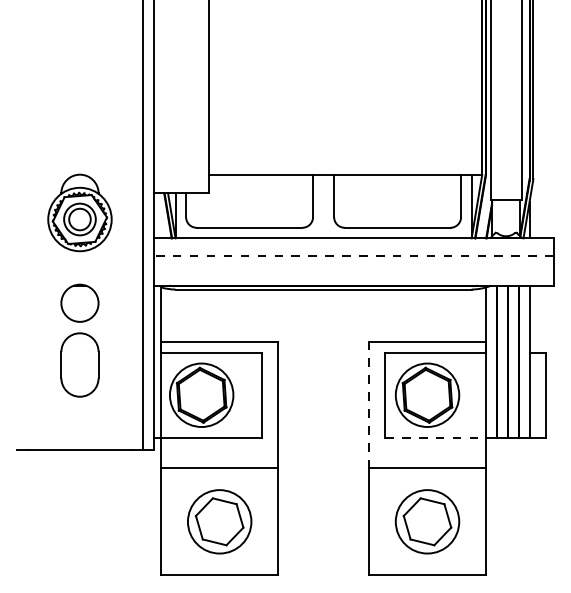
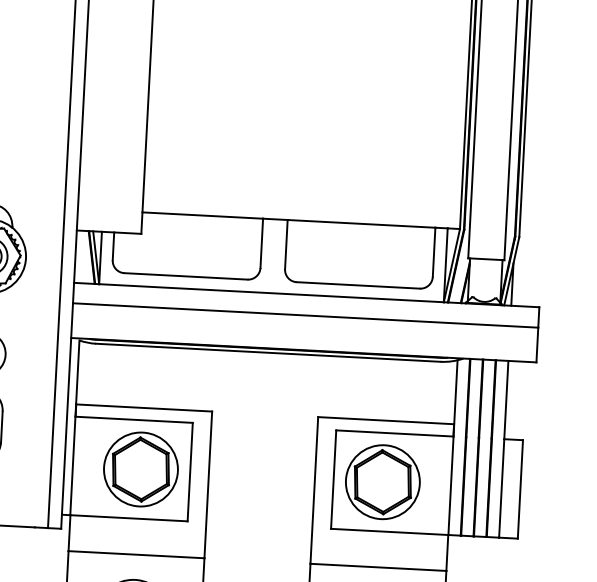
line: (353, 255) -> (305, 314), dashed -> solid
part: (201, 394) -> (140, 468), moved
line: (369, 404) -> (314, 489), dashed -> solid
line: (436, 437) -> (390, 531), dashed -> solid

